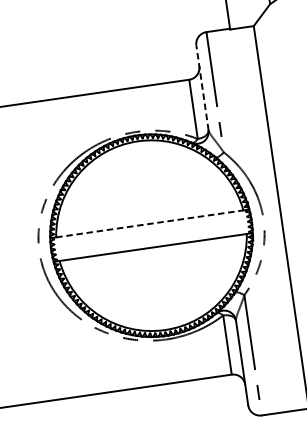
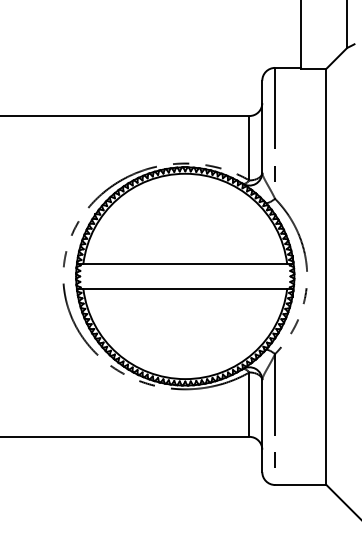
line: (202, 87) -> (262, 126), dashed -> solid
line: (150, 223) -> (185, 263), dashed -> solid

